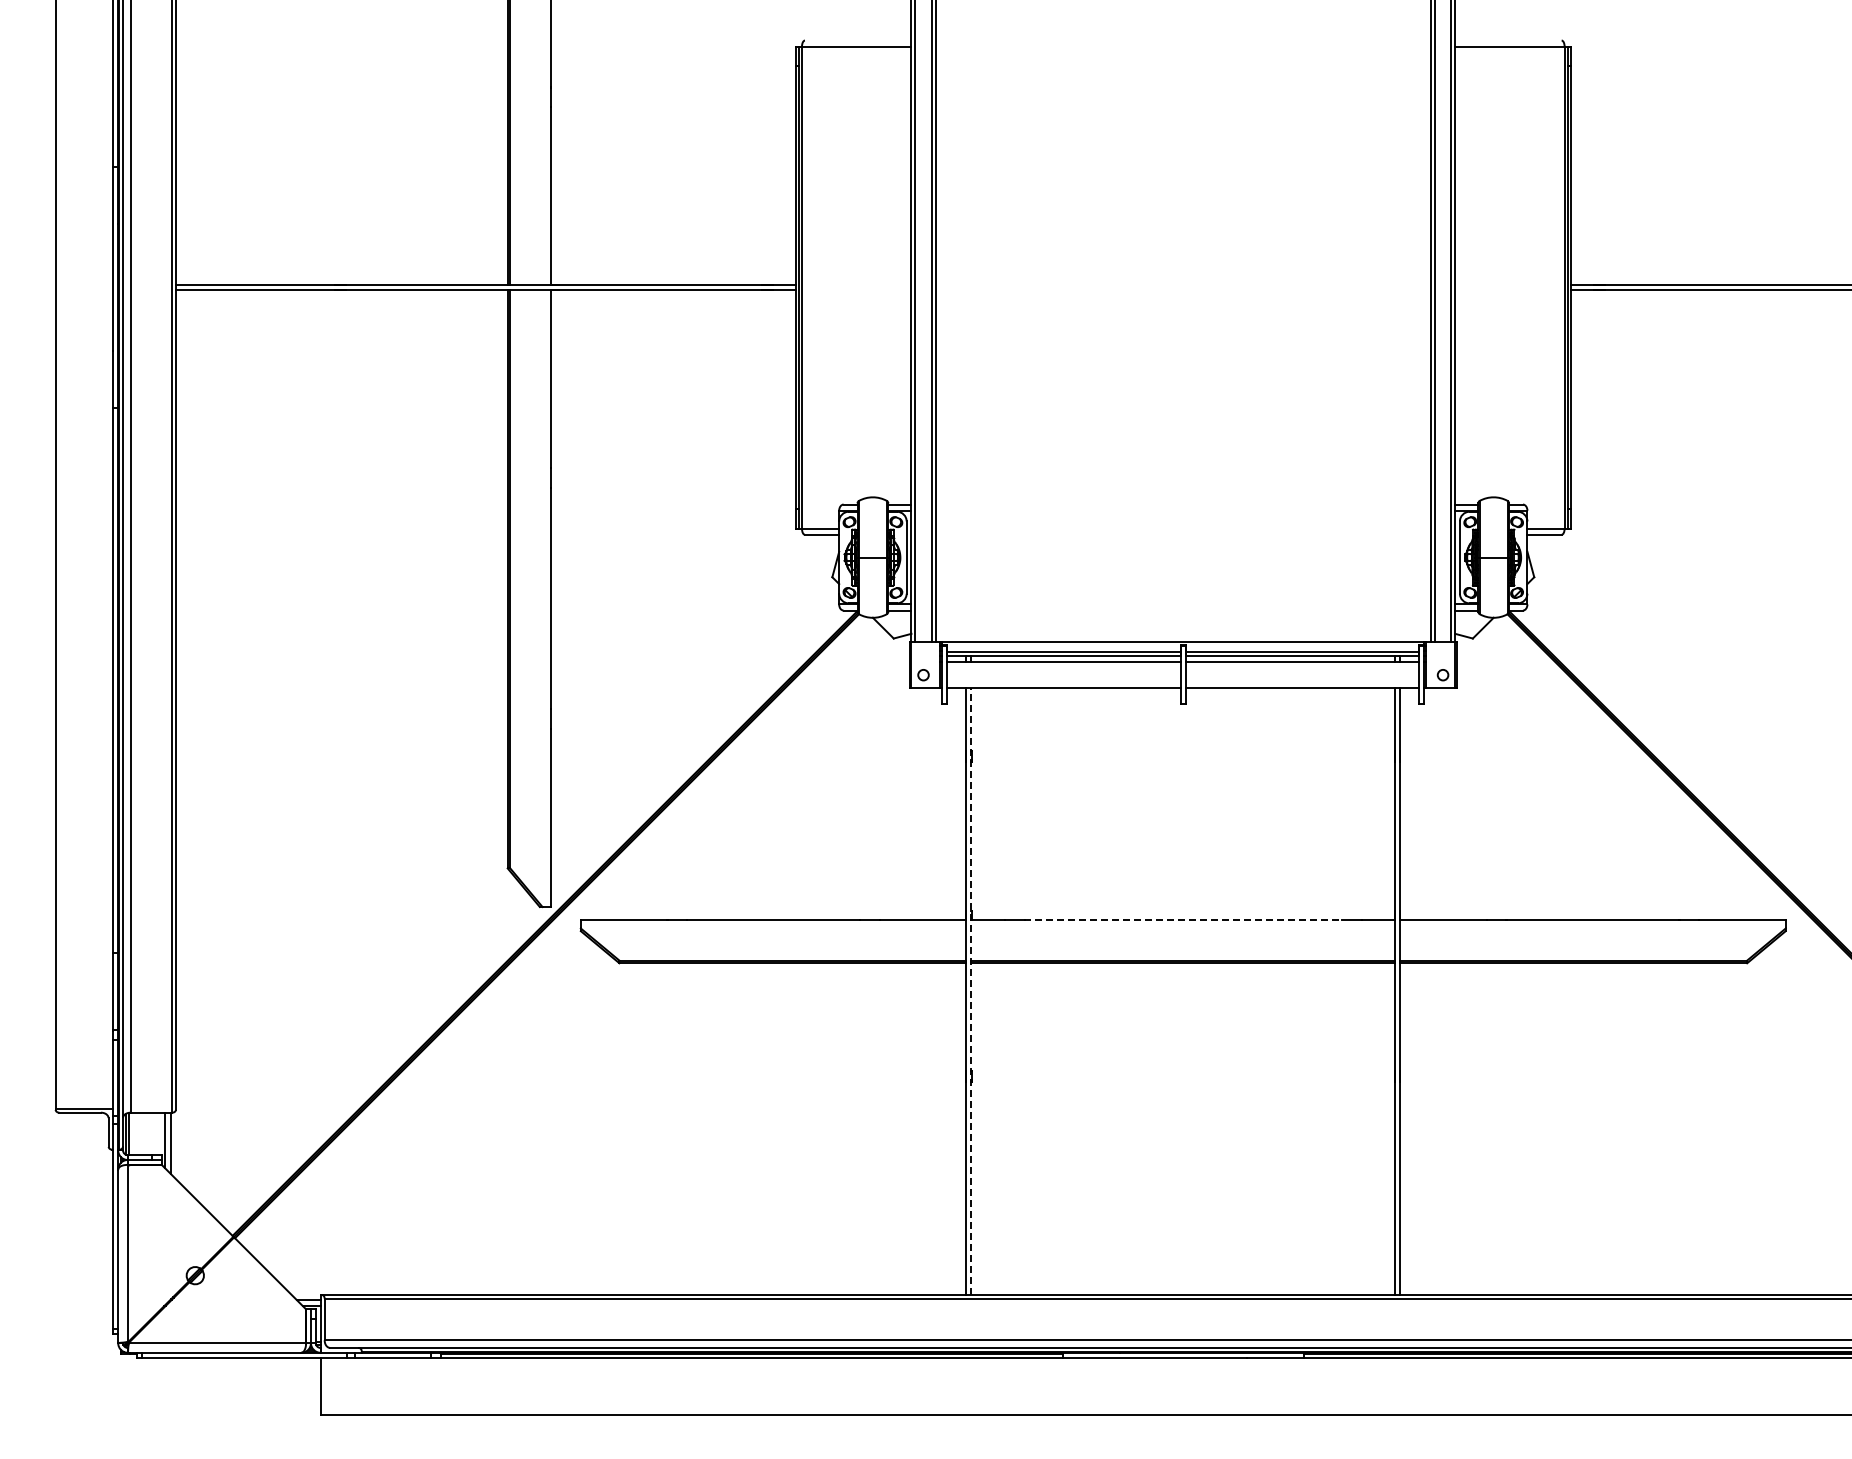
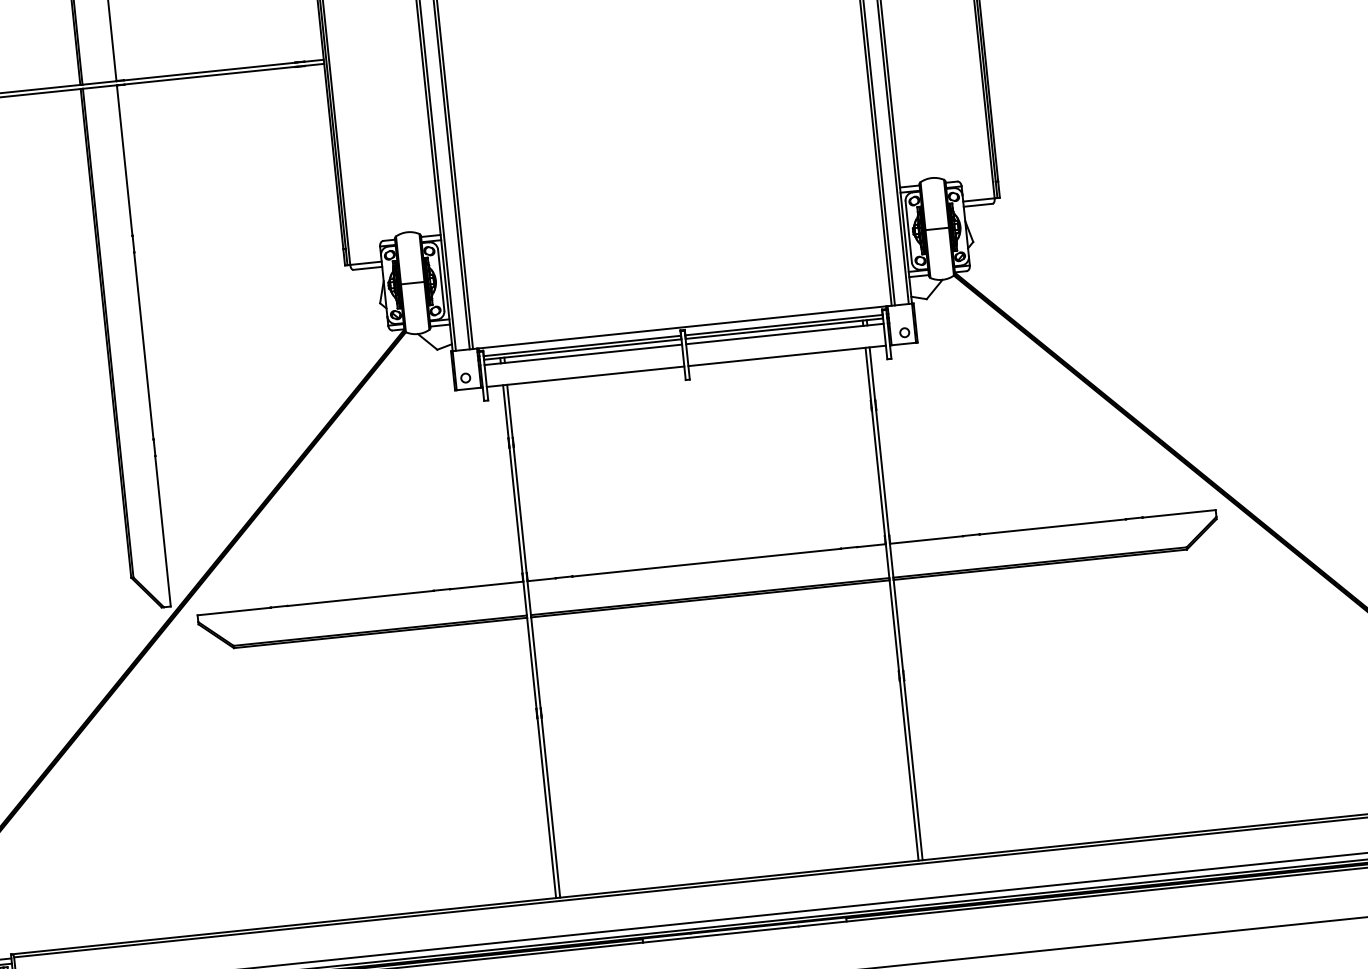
line: (1183, 920) -> (706, 562), dashed -> solid
line: (971, 991) -> (533, 641), dashed -> solid

